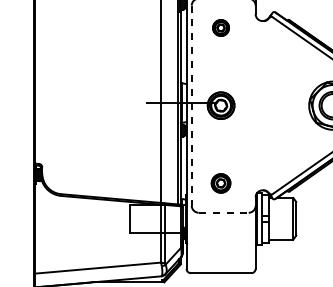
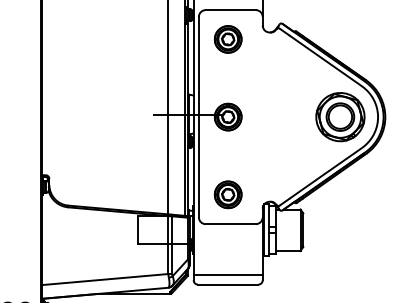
part: (220, 28) -> (227, 39), size x1.67
line: (191, 106) -> (198, 117), dashed -> solid
part: (220, 183) -> (227, 194), size x1.43
line: (224, 213) -> (231, 224), dashed -> solid
line: (220, 264) -> (227, 275), added

